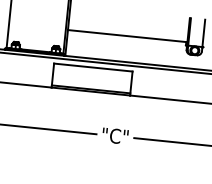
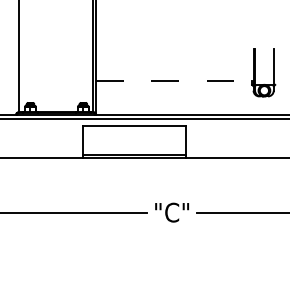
line: (127, 36) -> (174, 80), solid -> dashed

